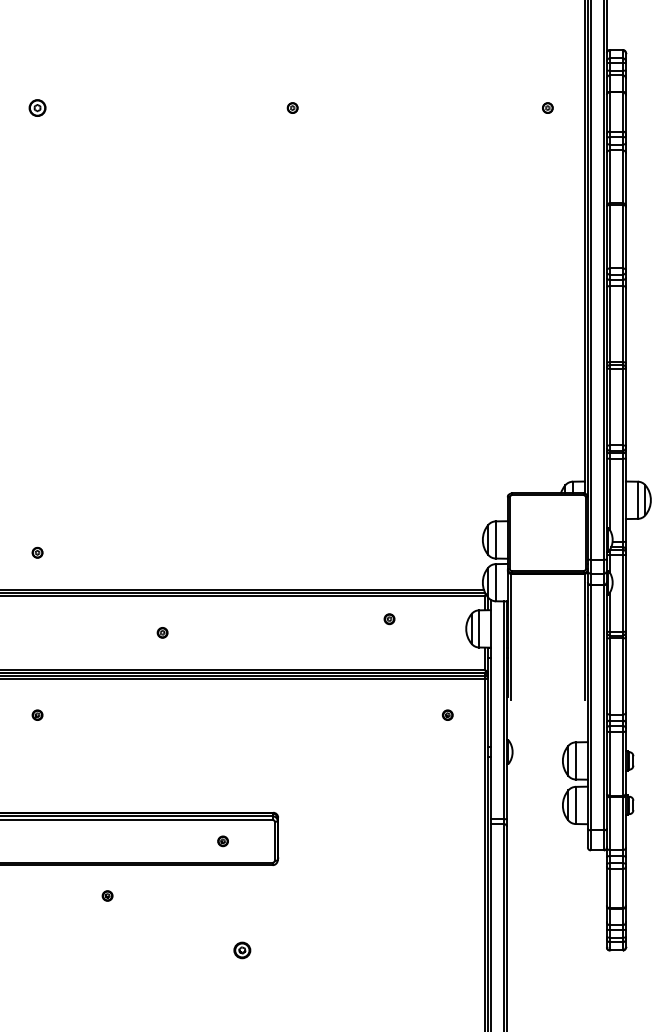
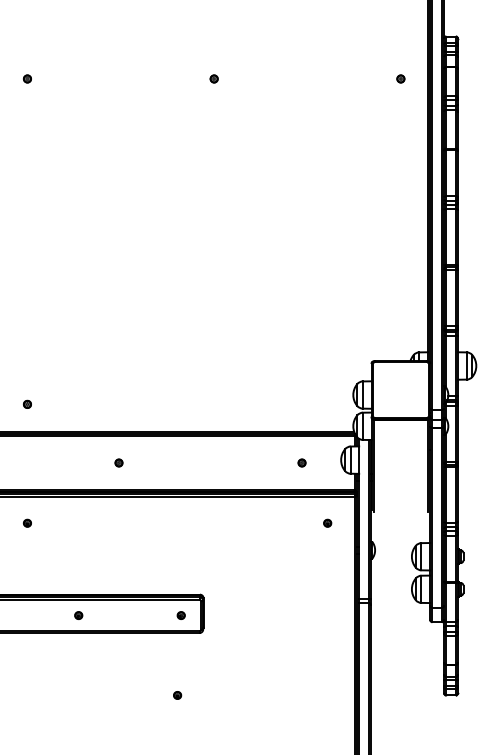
part: (37, 107) -> (27, 78), size x0.62
part: (388, 618) -> (301, 462), moved
part: (222, 841) -> (180, 615), moved
part: (107, 895) -> (78, 615), moved
part: (242, 950) -> (177, 695), size x0.62

